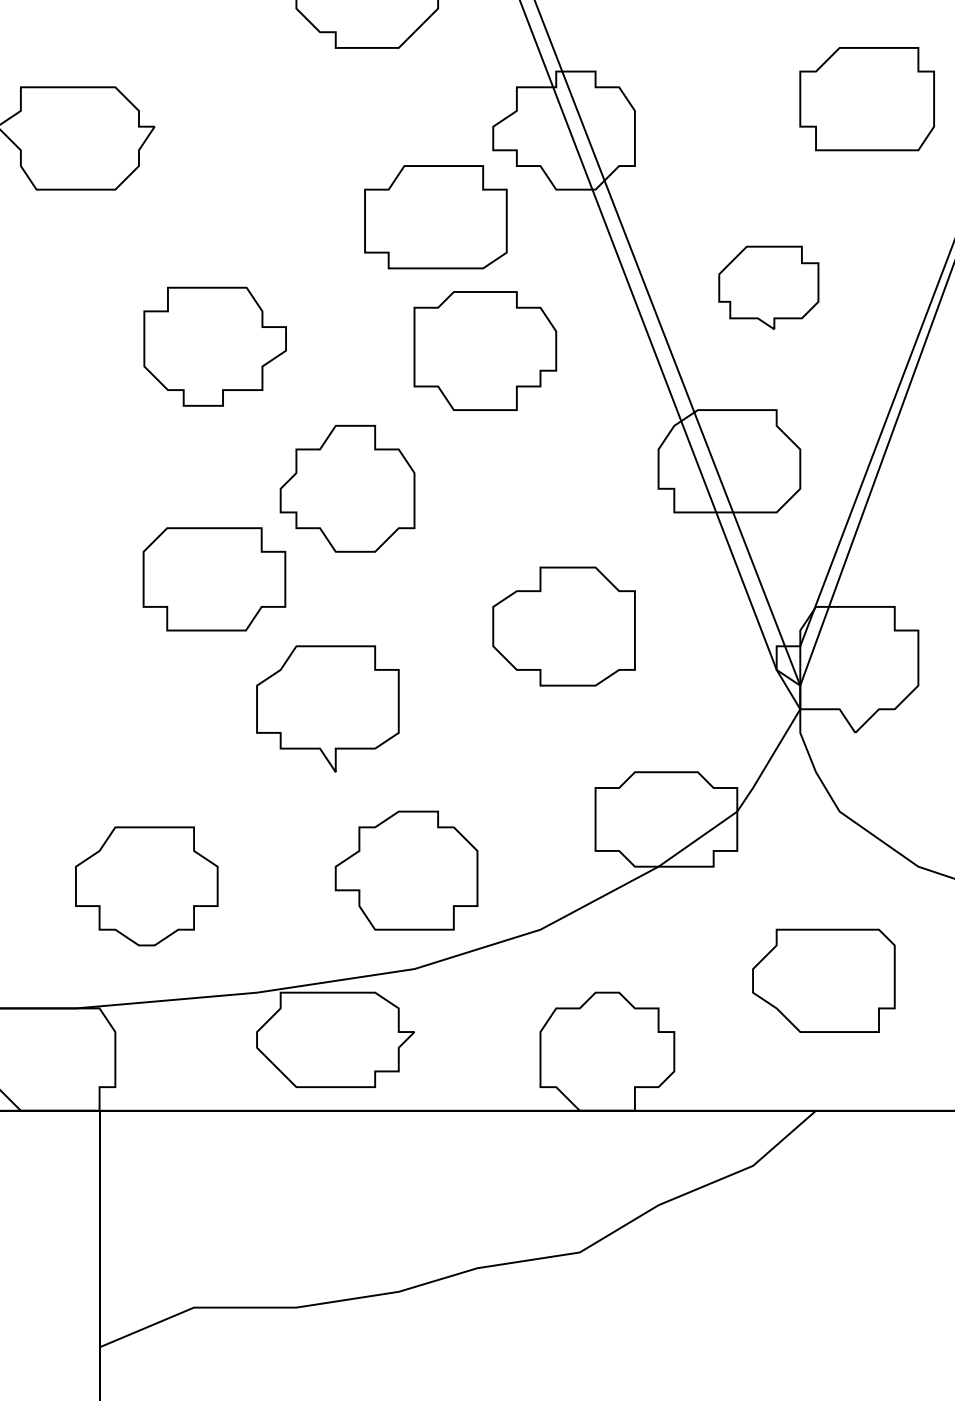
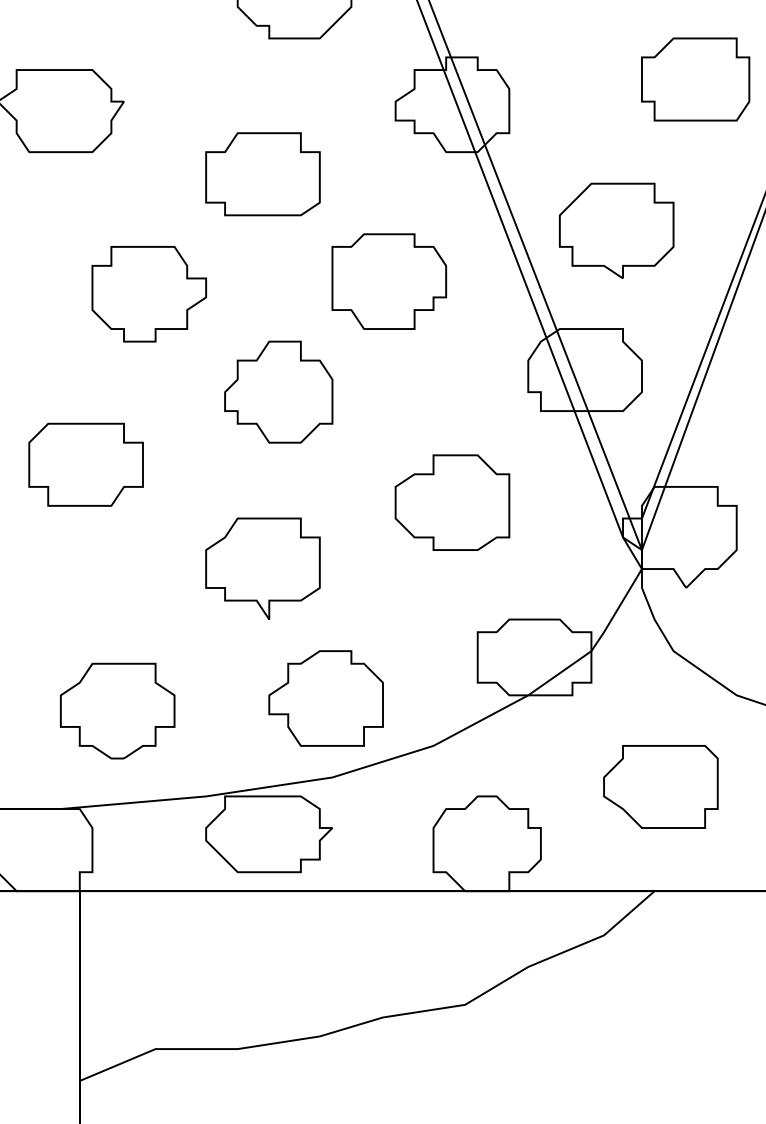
part: (435, 217) -> (262, 174), moved
part: (768, 287) -> (616, 230), size x1.43
part: (214, 346) -> (148, 294), moved
part: (214, 579) -> (86, 464), moved

